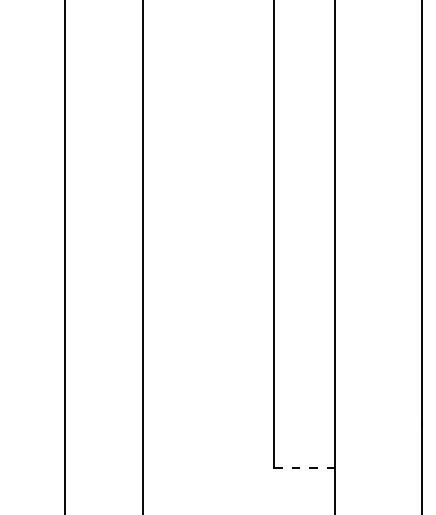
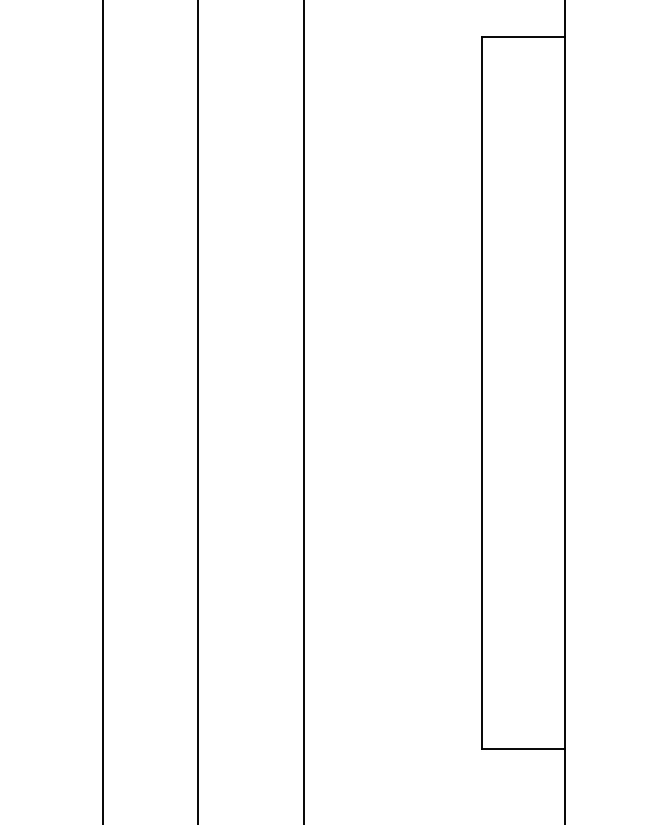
line: (304, 467) -> (523, 749), dashed -> solid

